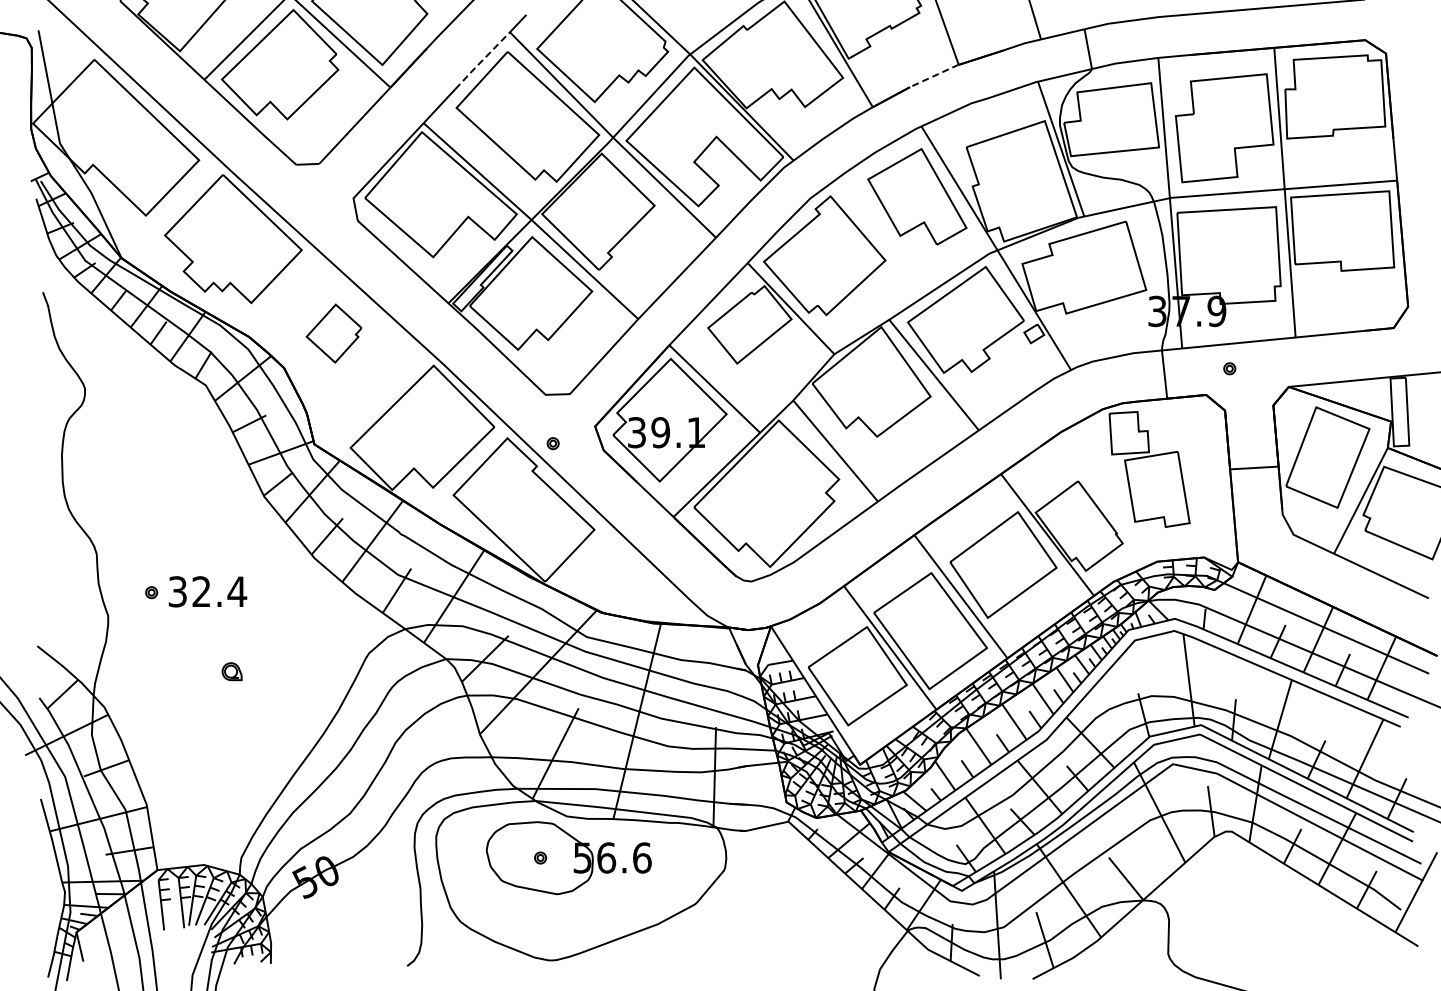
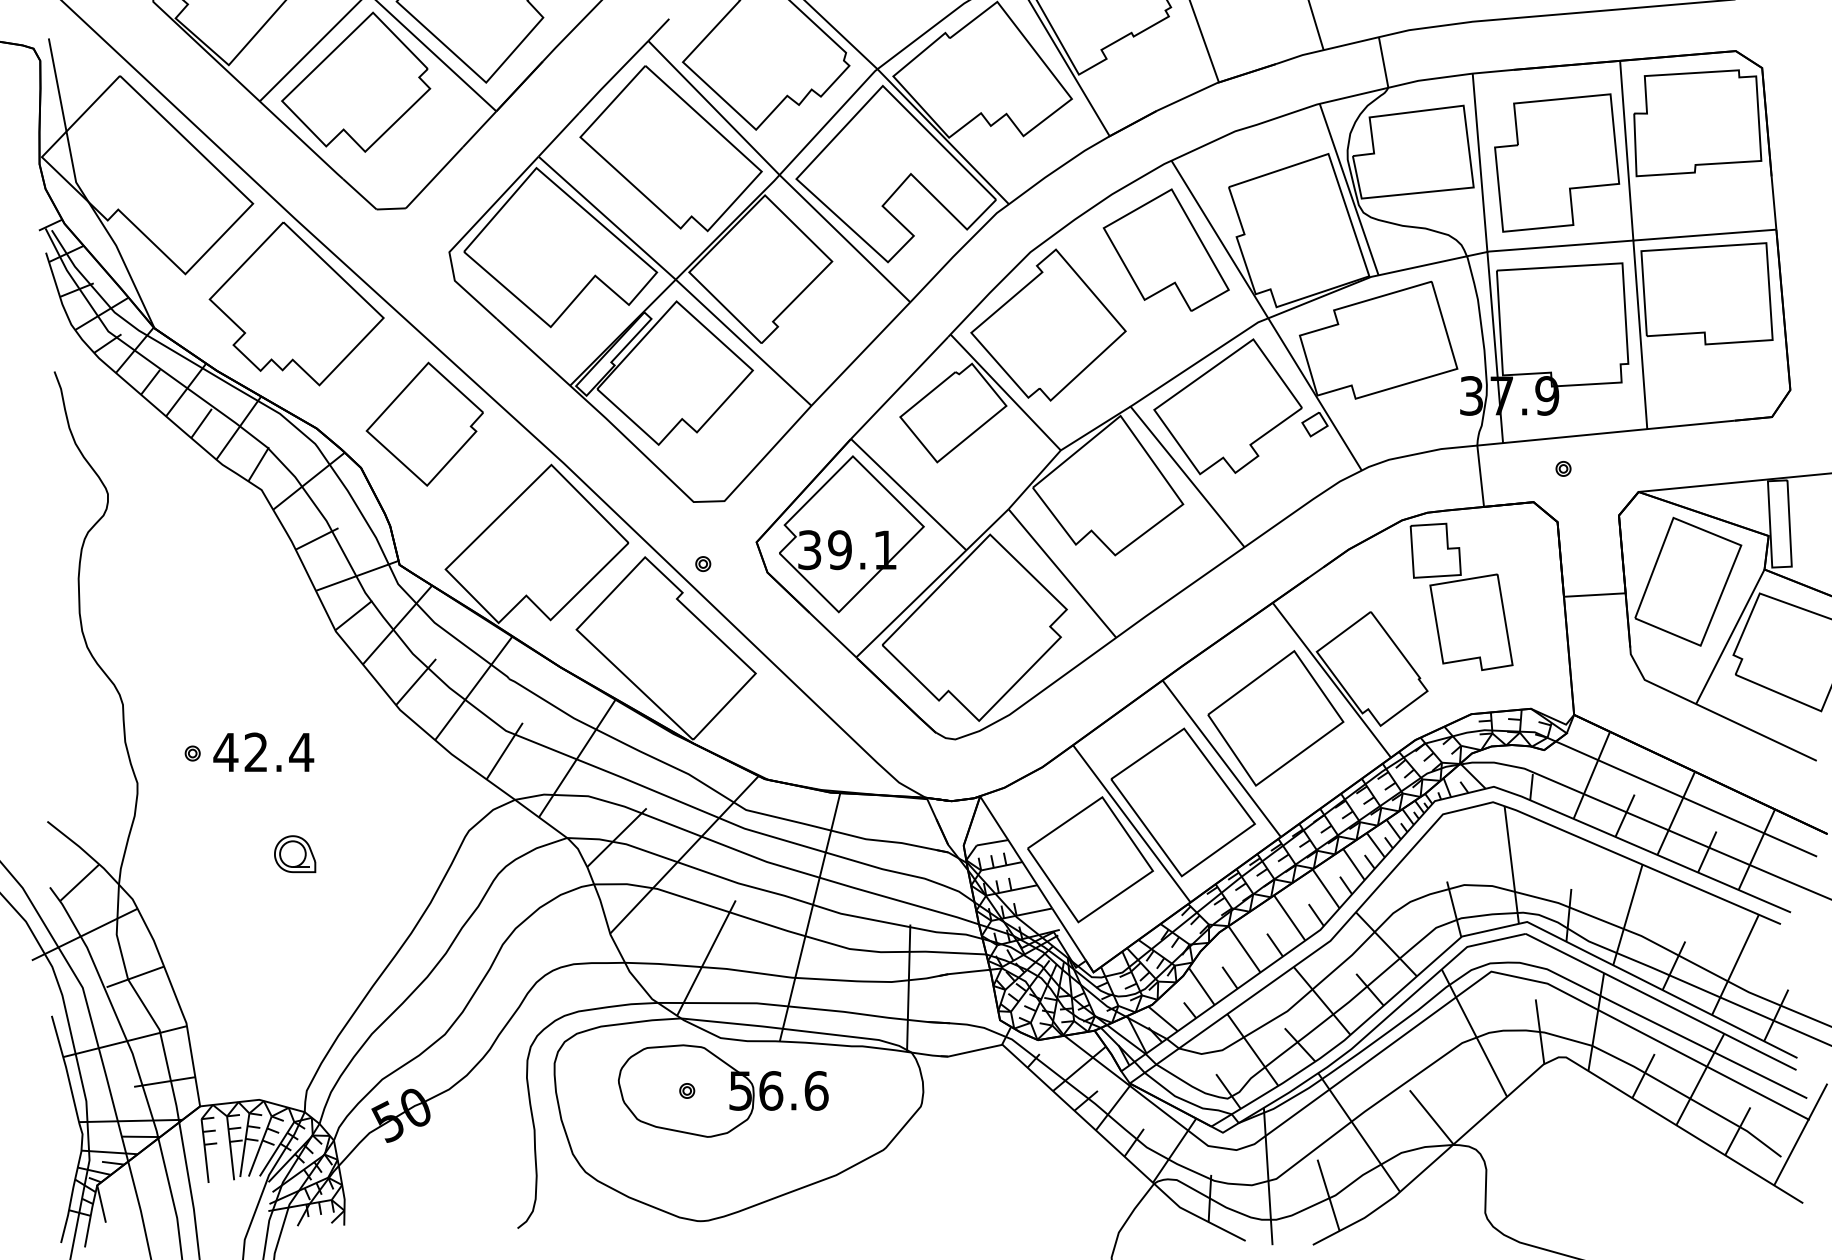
line: (482, 60) -> (613, 76), dashed -> solid
line: (934, 75) -> (1188, 95), dashed -> solid
part: (333, 333) -> (423, 424), size x1.67
text: (177, 591) -> (225, 752), 32.4 -> 42.4
part: (231, 671) -> (294, 853), size x1.67

